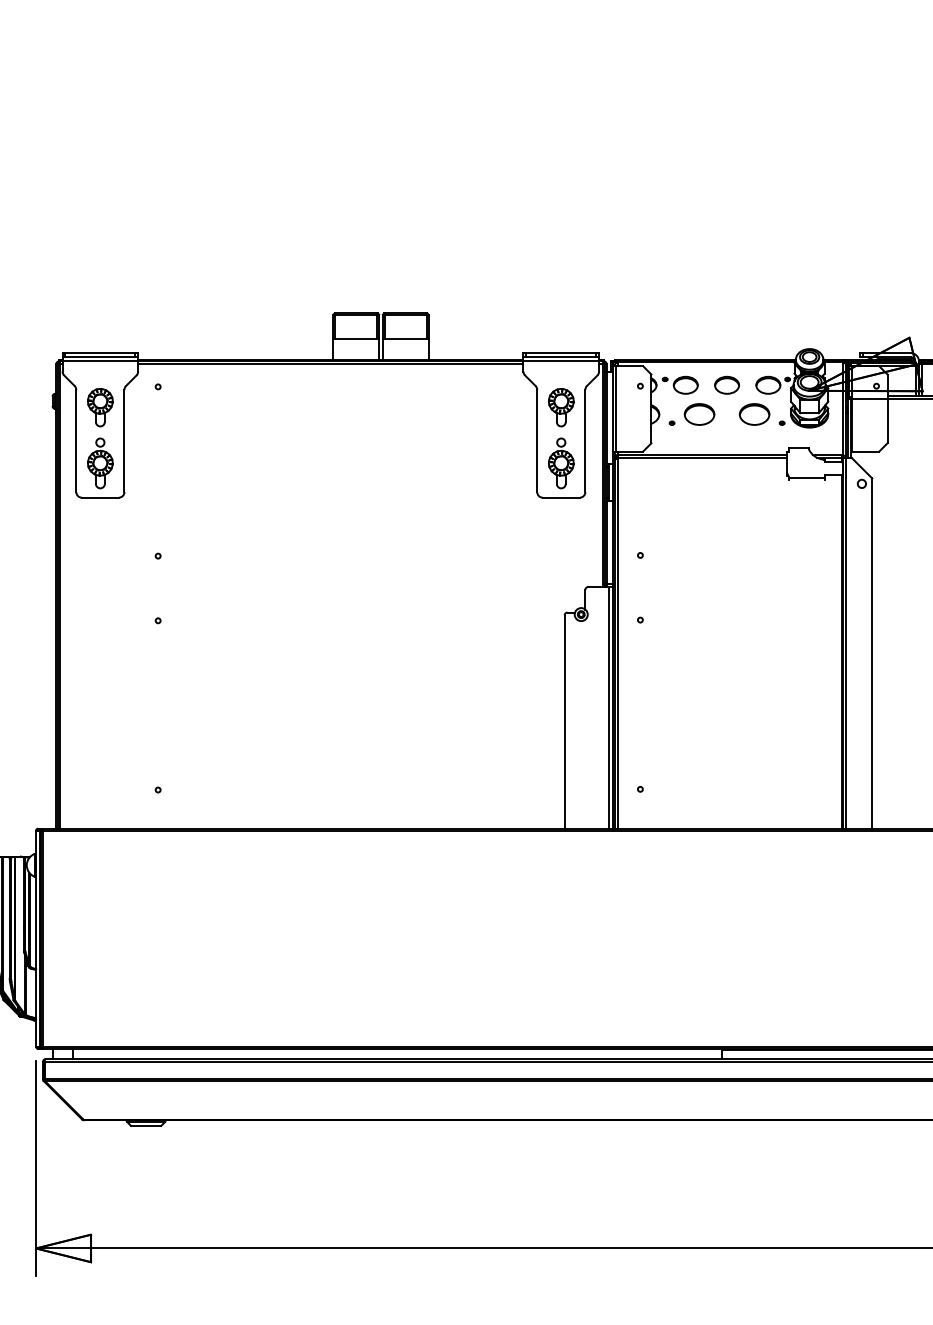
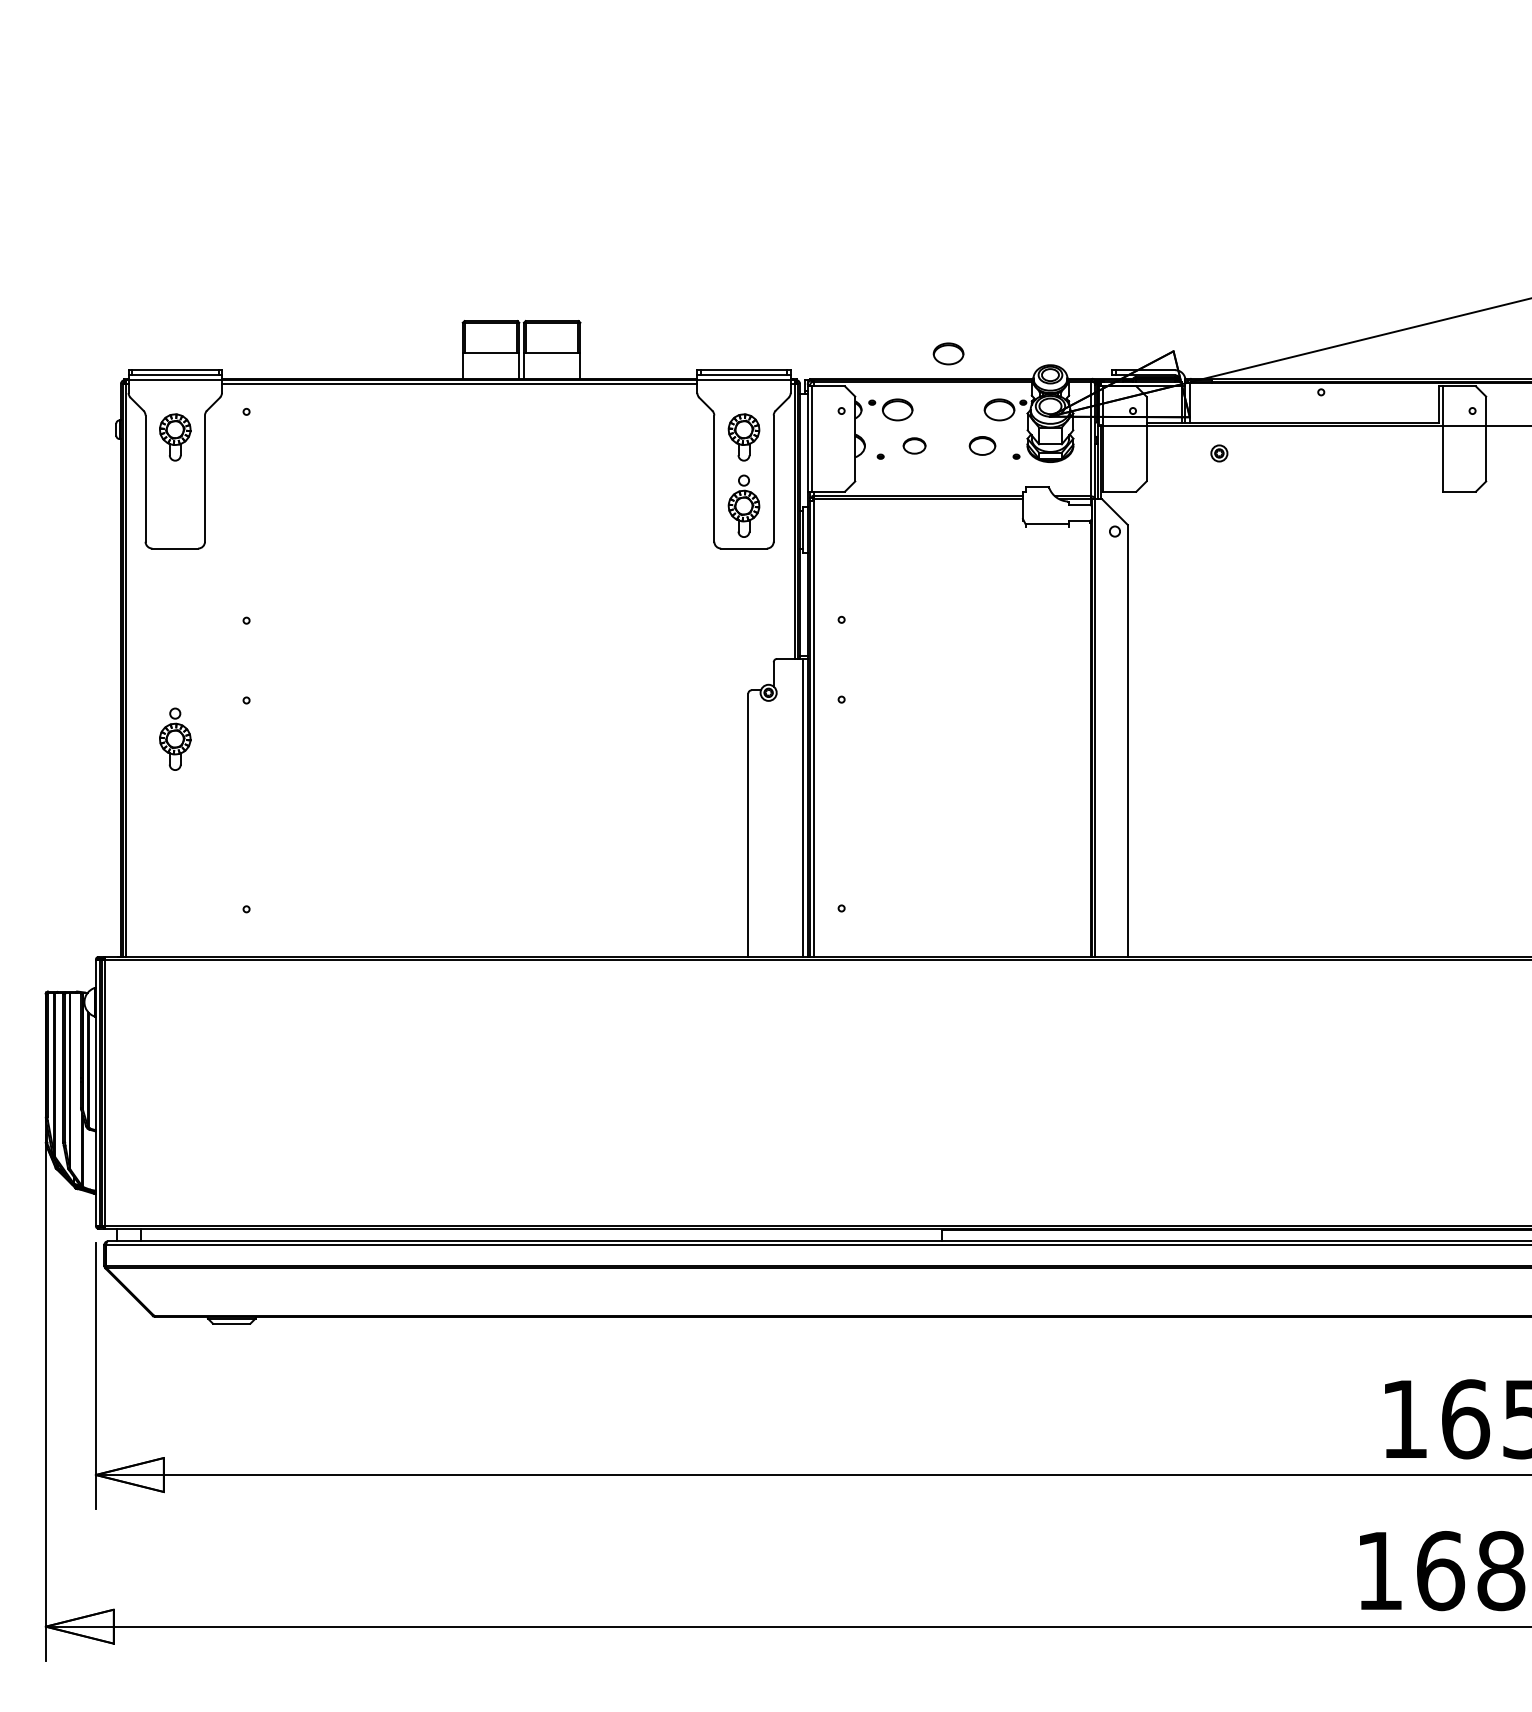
part: (727, 384) -> (948, 353), moved
part: (699, 414) -> (914, 445), size x0.6
part: (754, 414) -> (982, 445), size x0.7
part: (100, 462) -> (175, 738), moved

